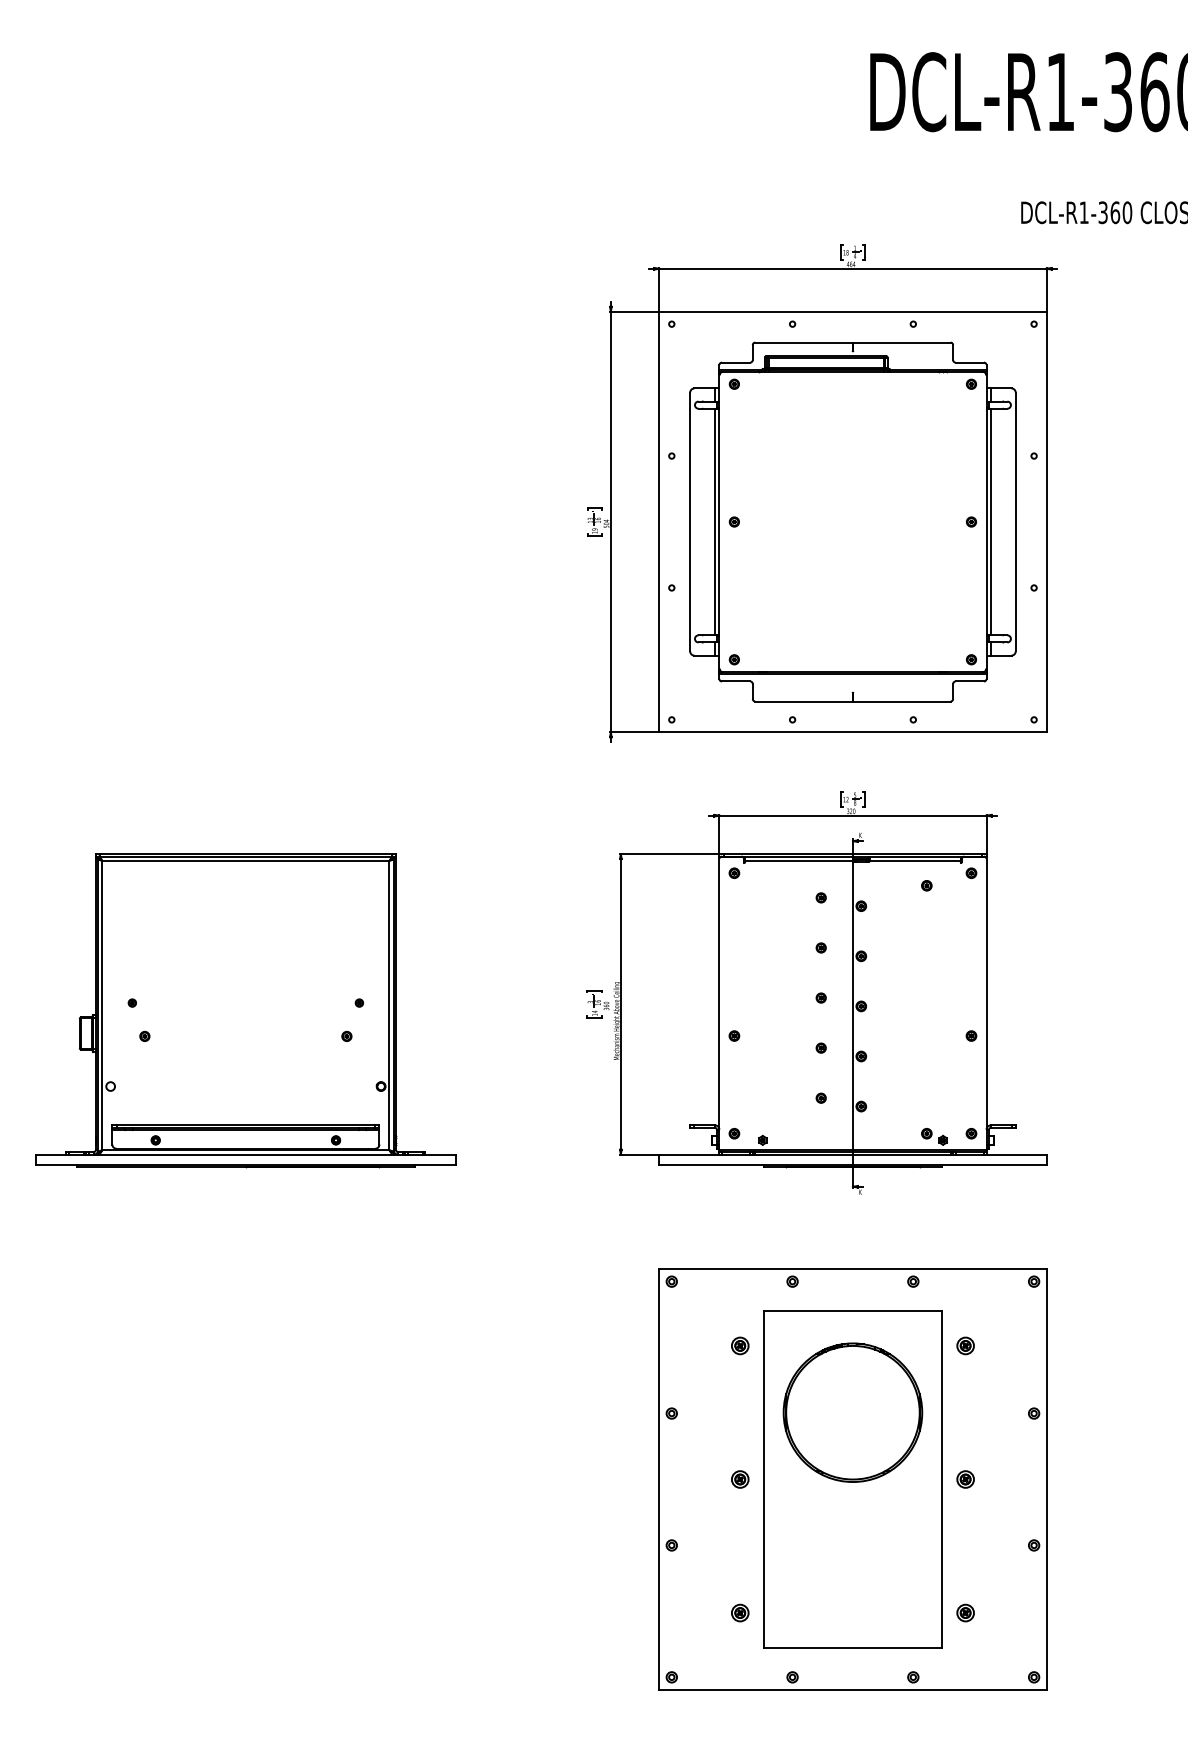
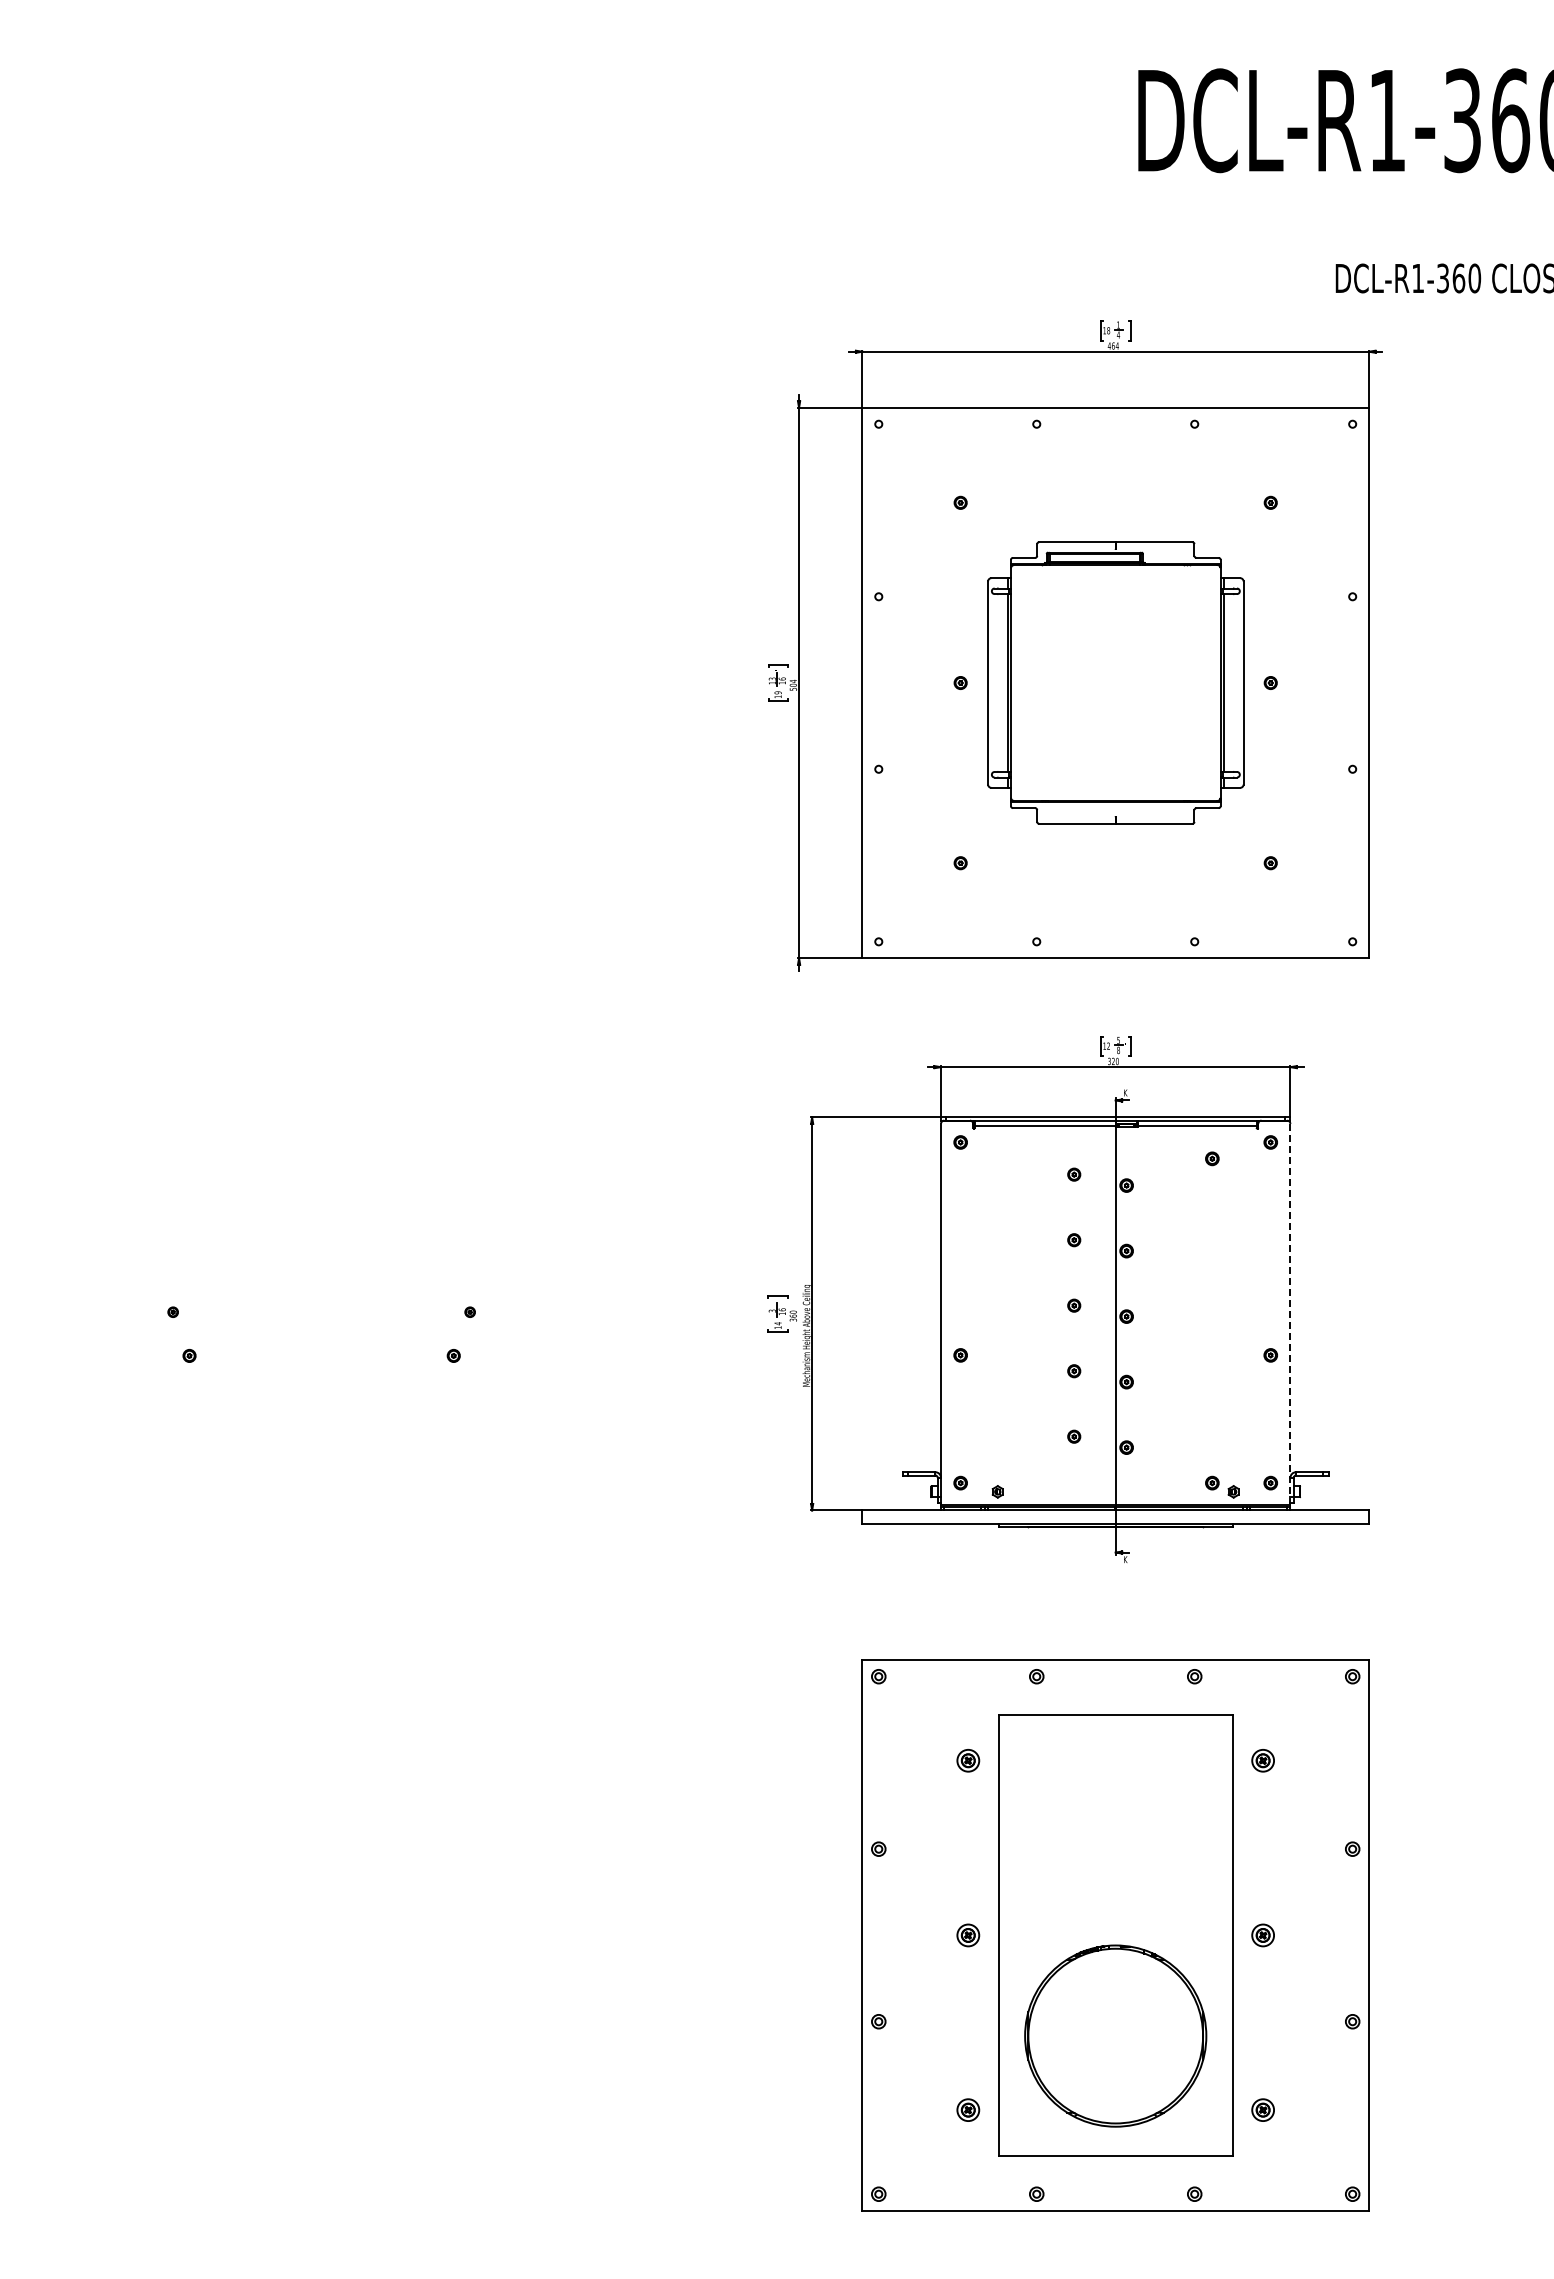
part: (852, 521) -> (1115, 682), size x0.6
line: (986, 1004) -> (1290, 1313), solid -> dashed
part: (245, 1010) -> (321, 1322), removed
part: (852, 1412) -> (1115, 2035), moved

